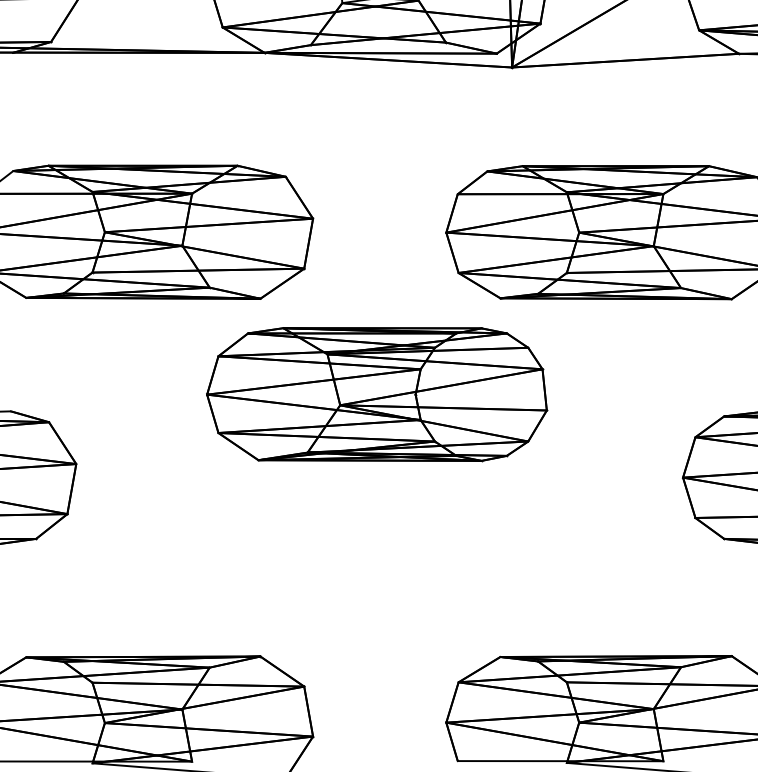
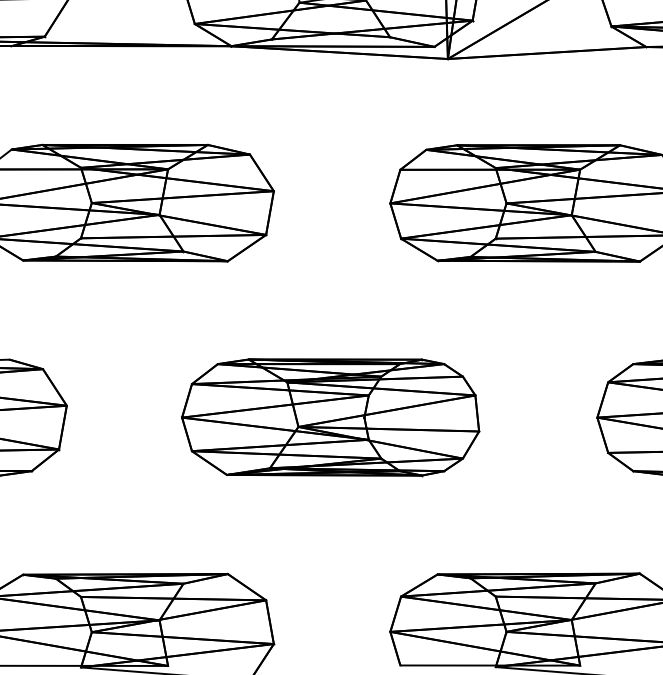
part: (377, 394) -> (331, 417), moved

